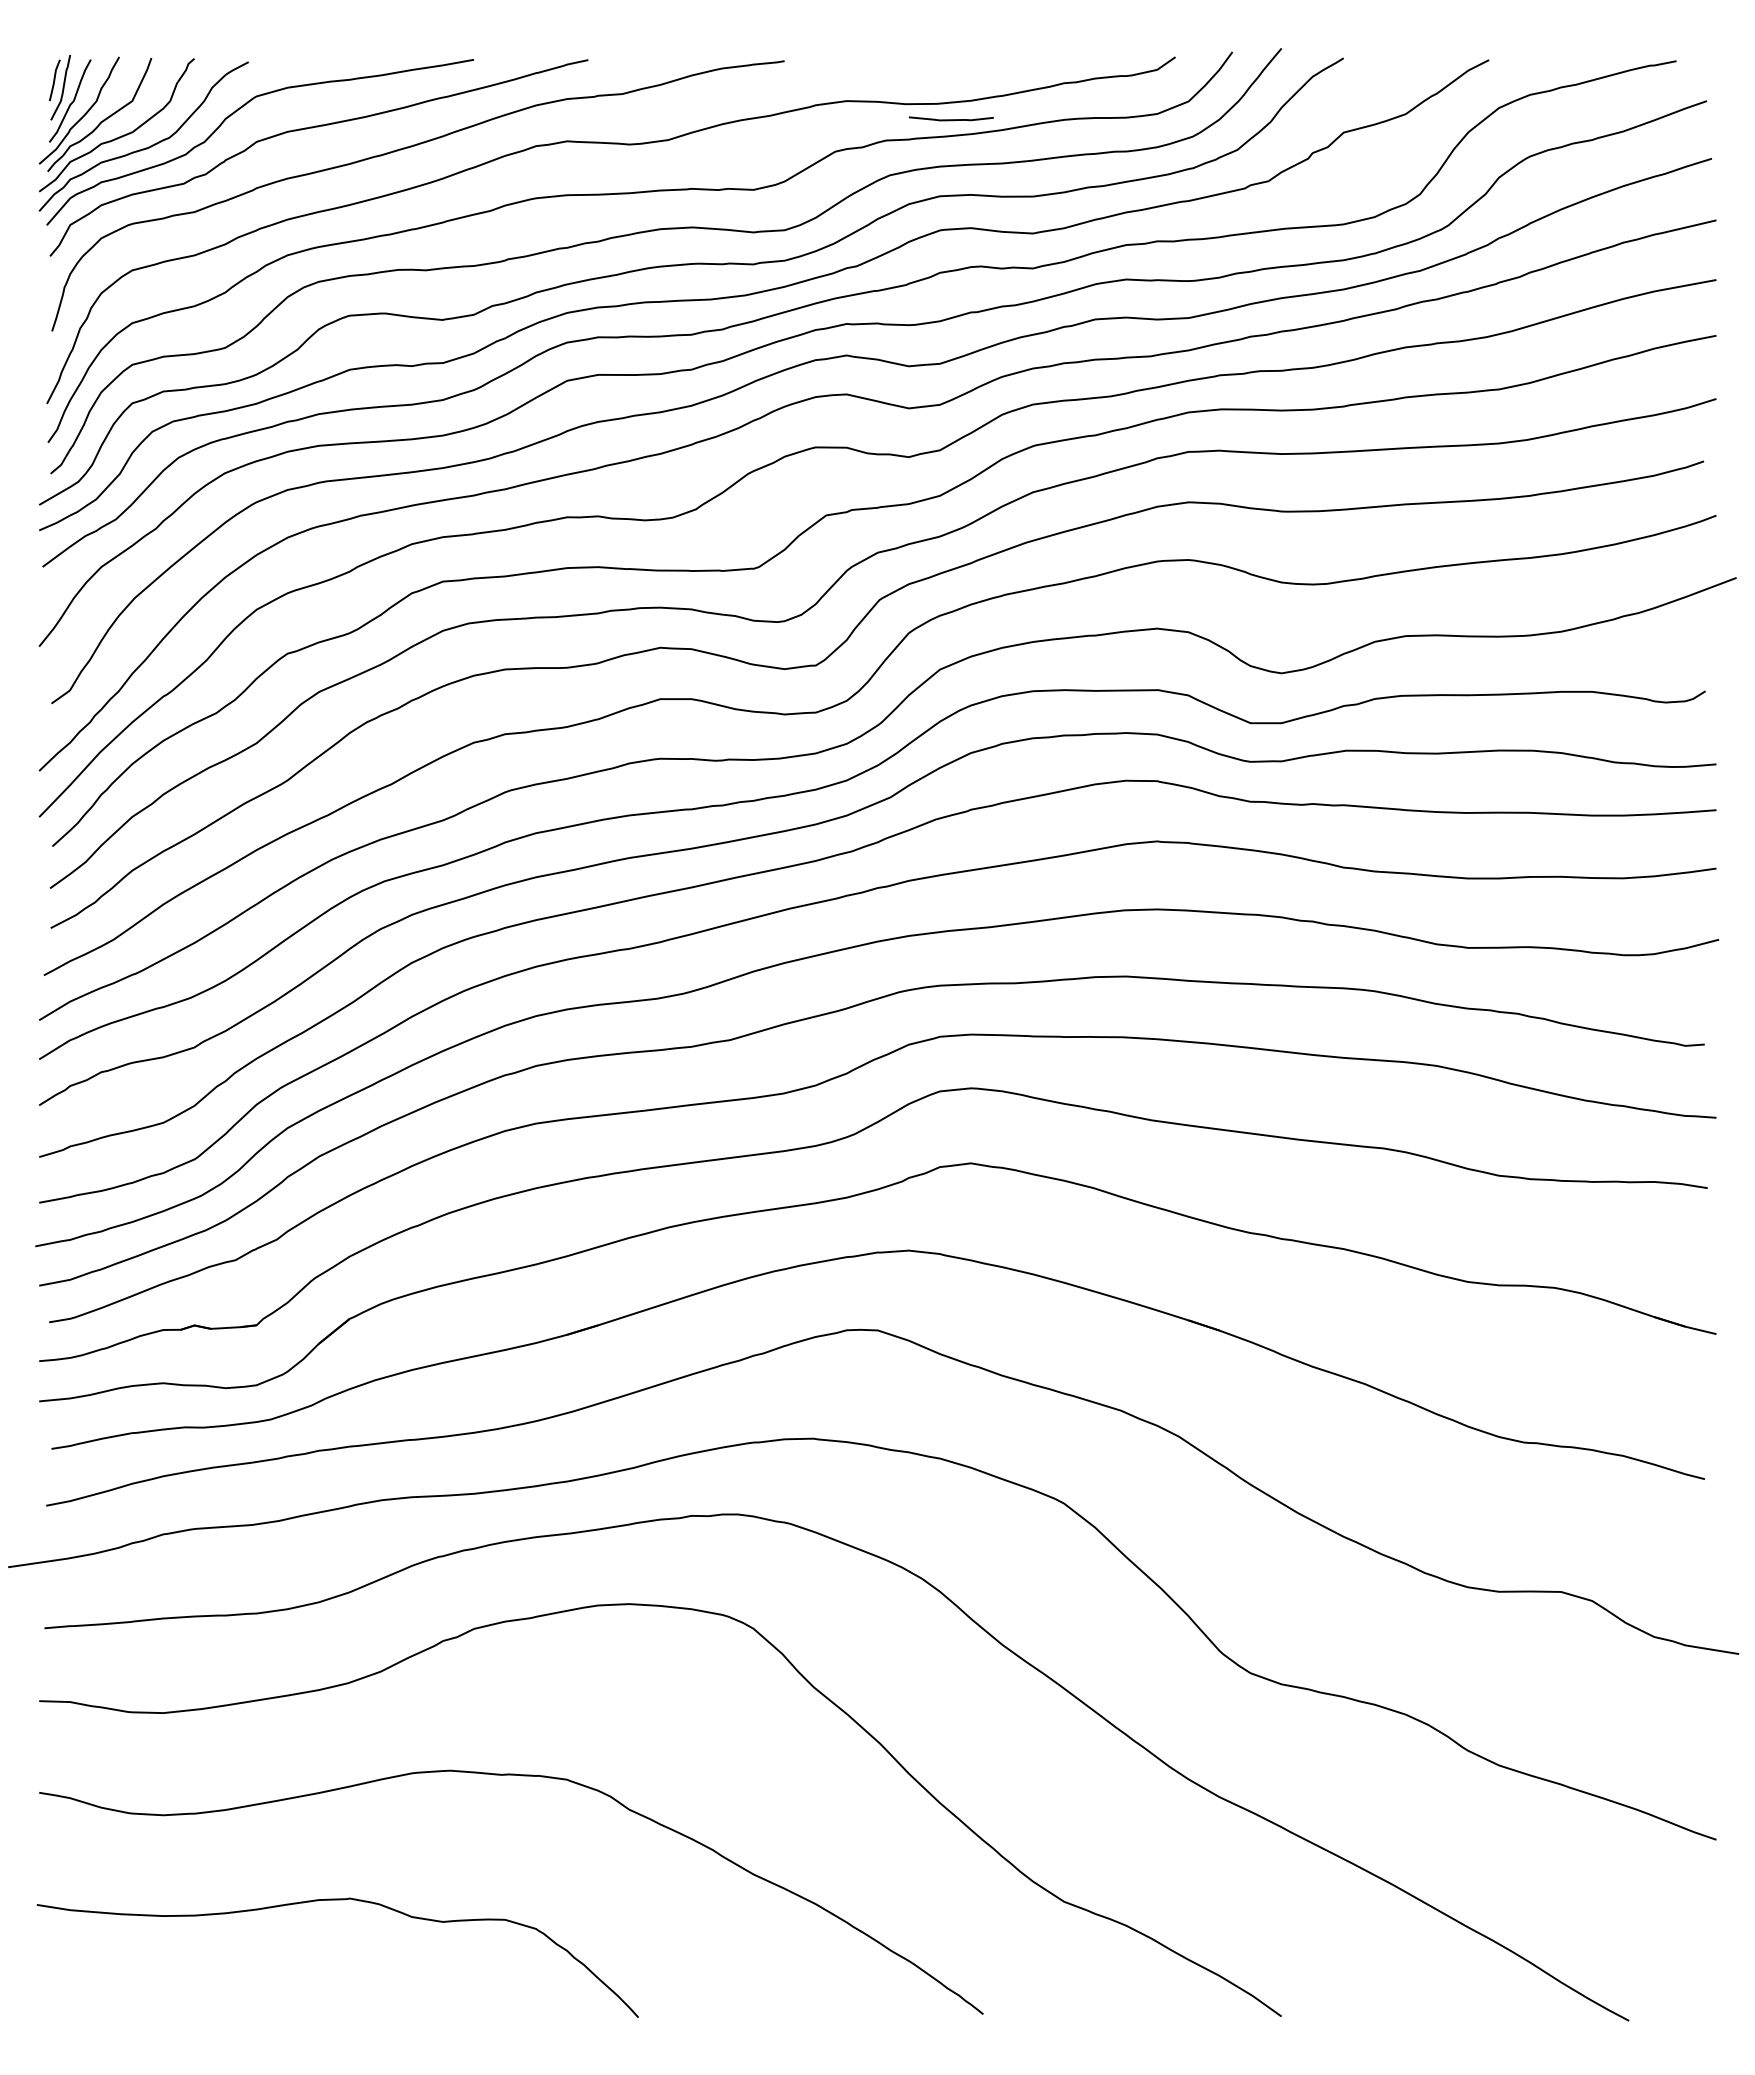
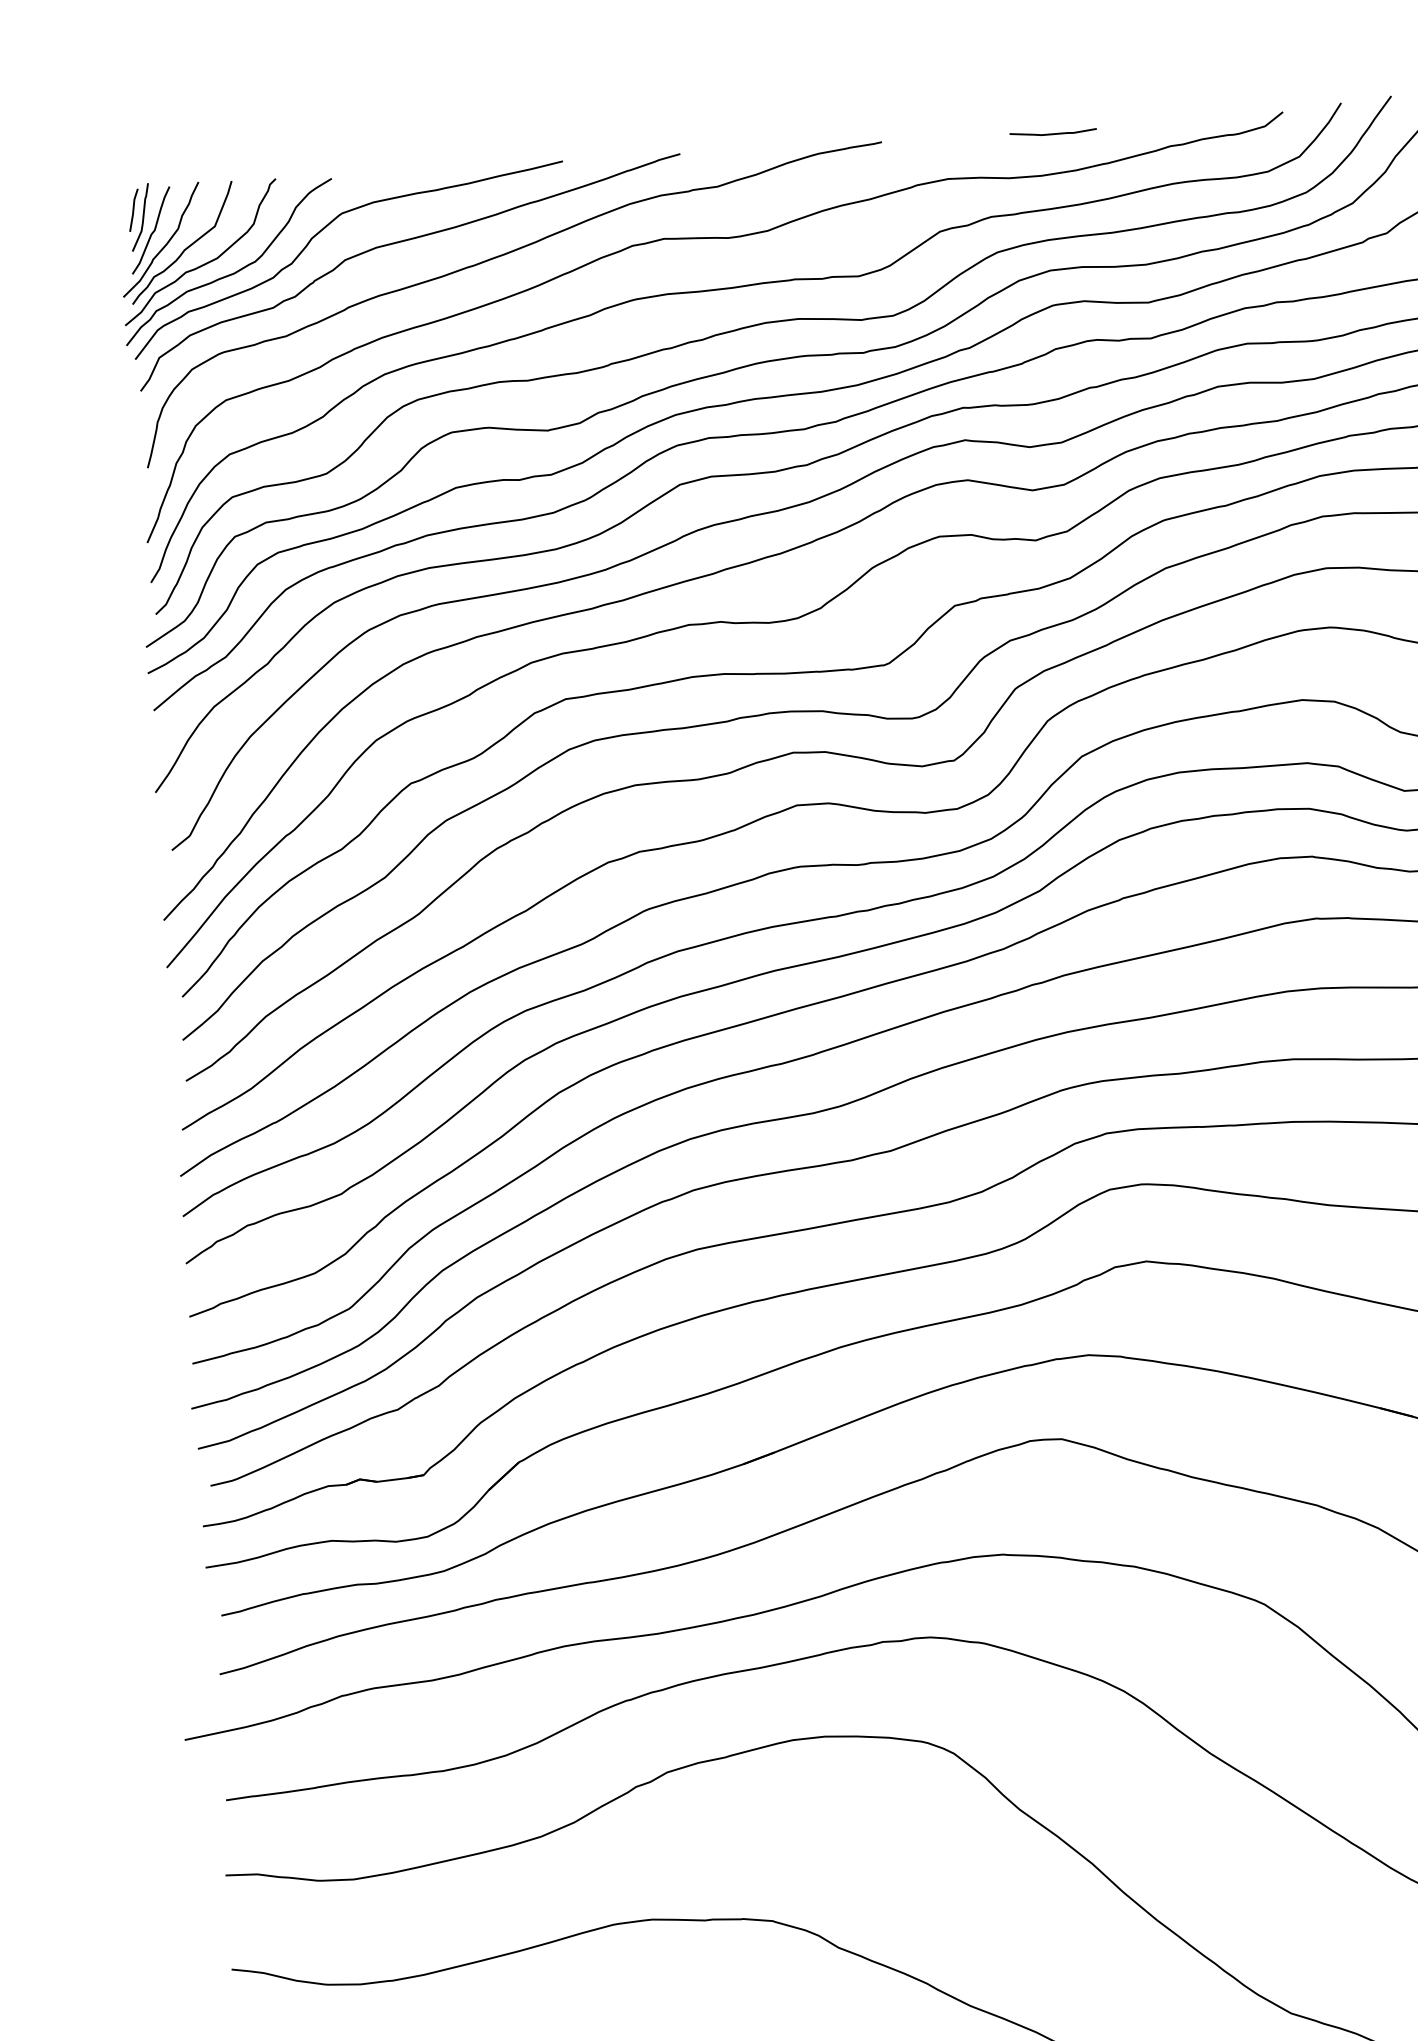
curve: (951, 119) -> (1053, 133), moved

